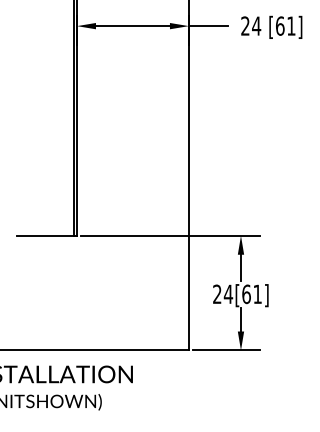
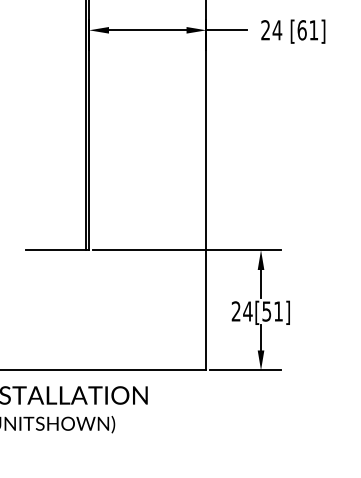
text: (246, 294) -> (266, 311), 24[61] -> 24[51]

